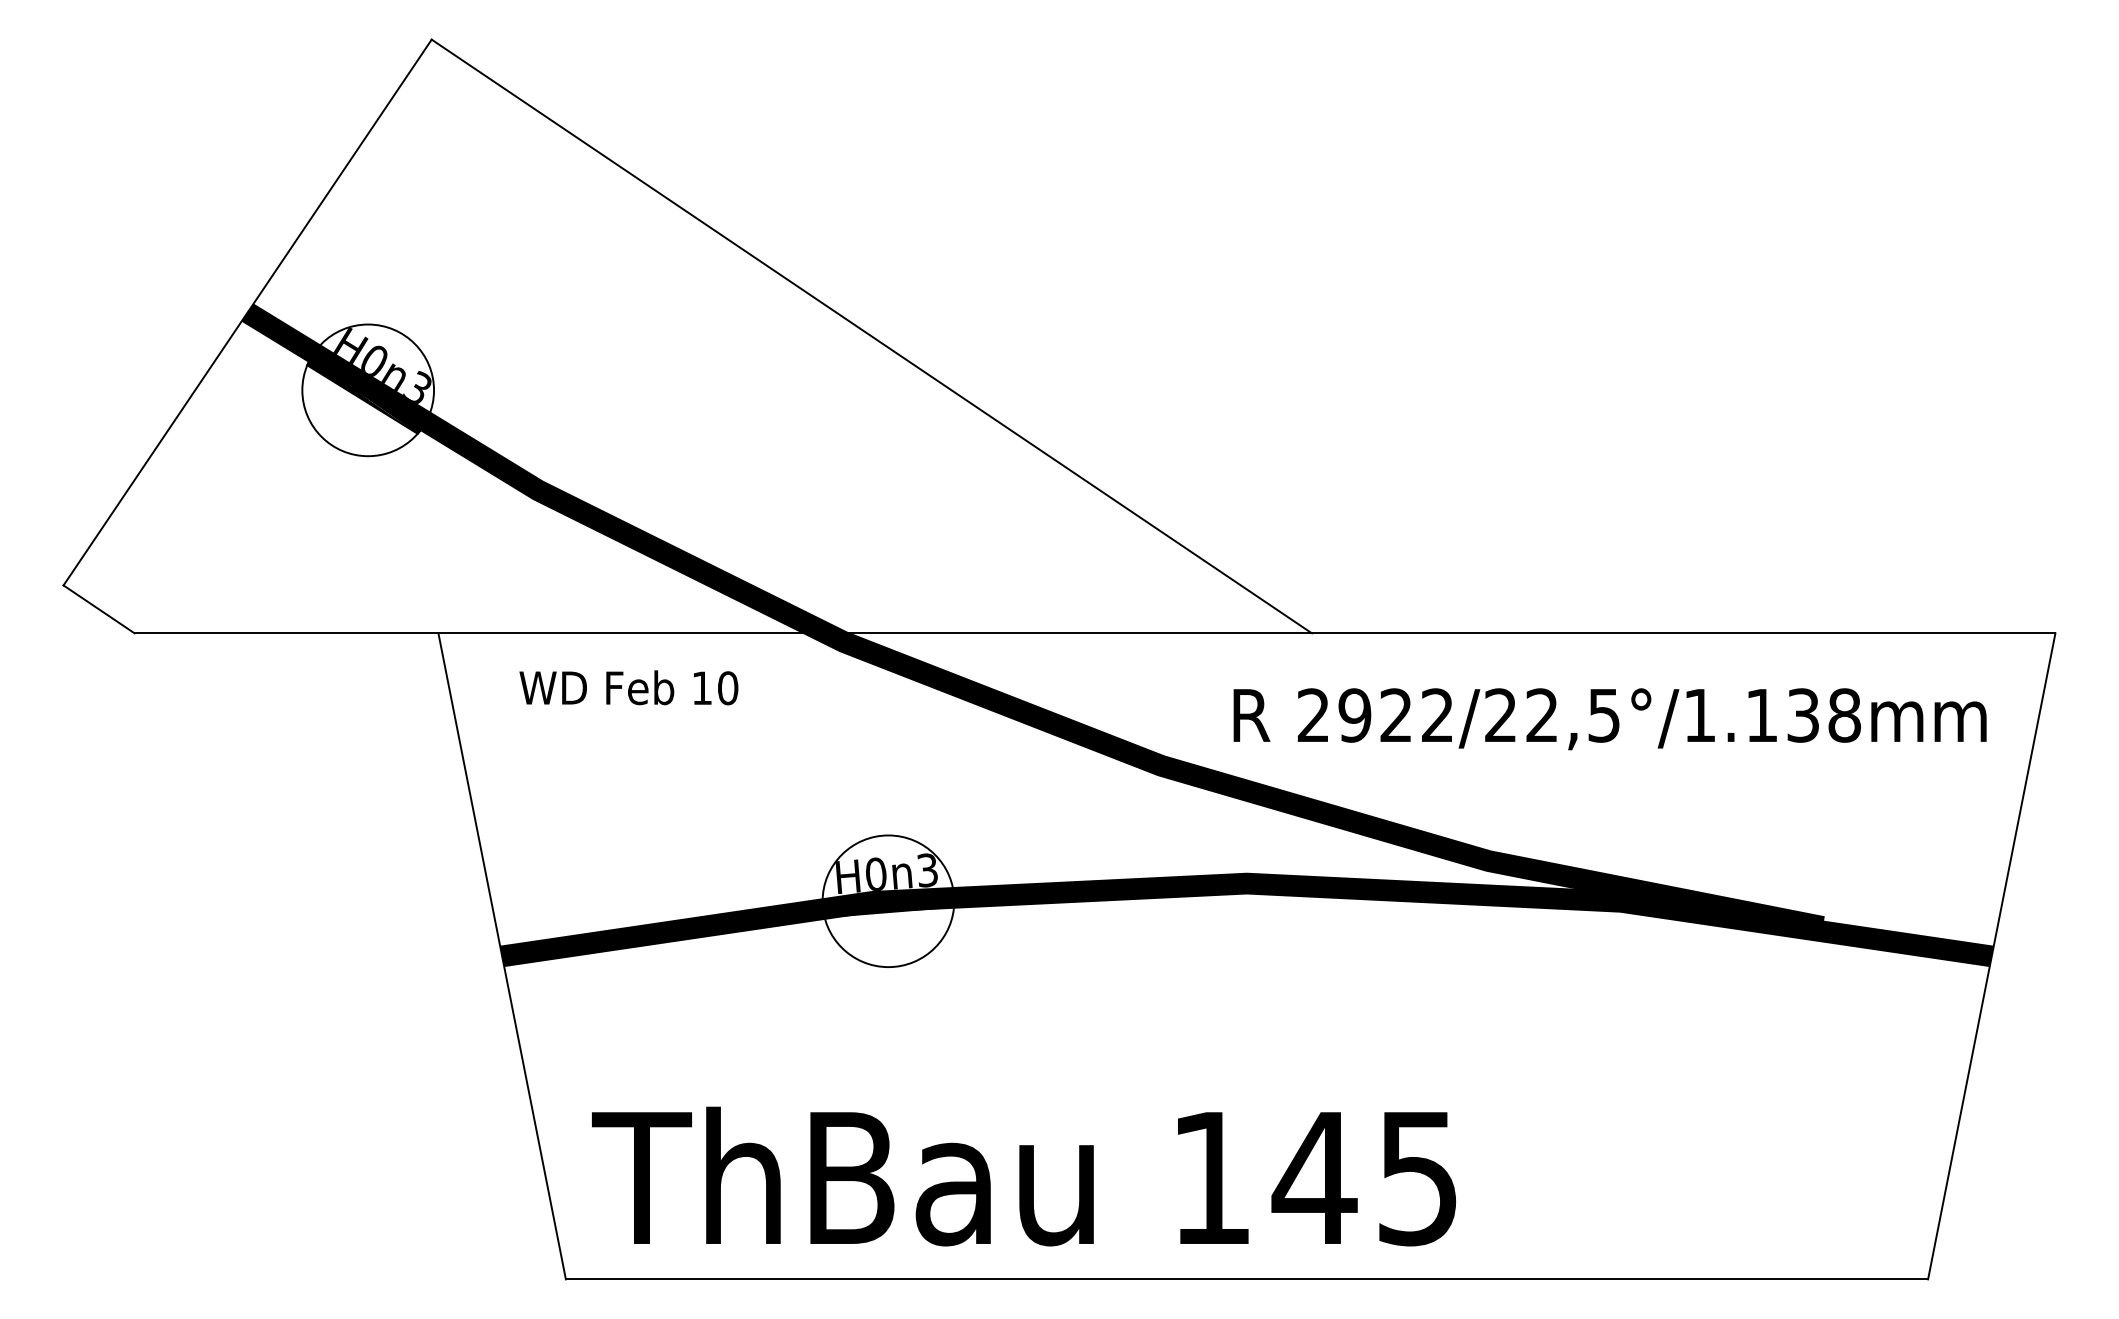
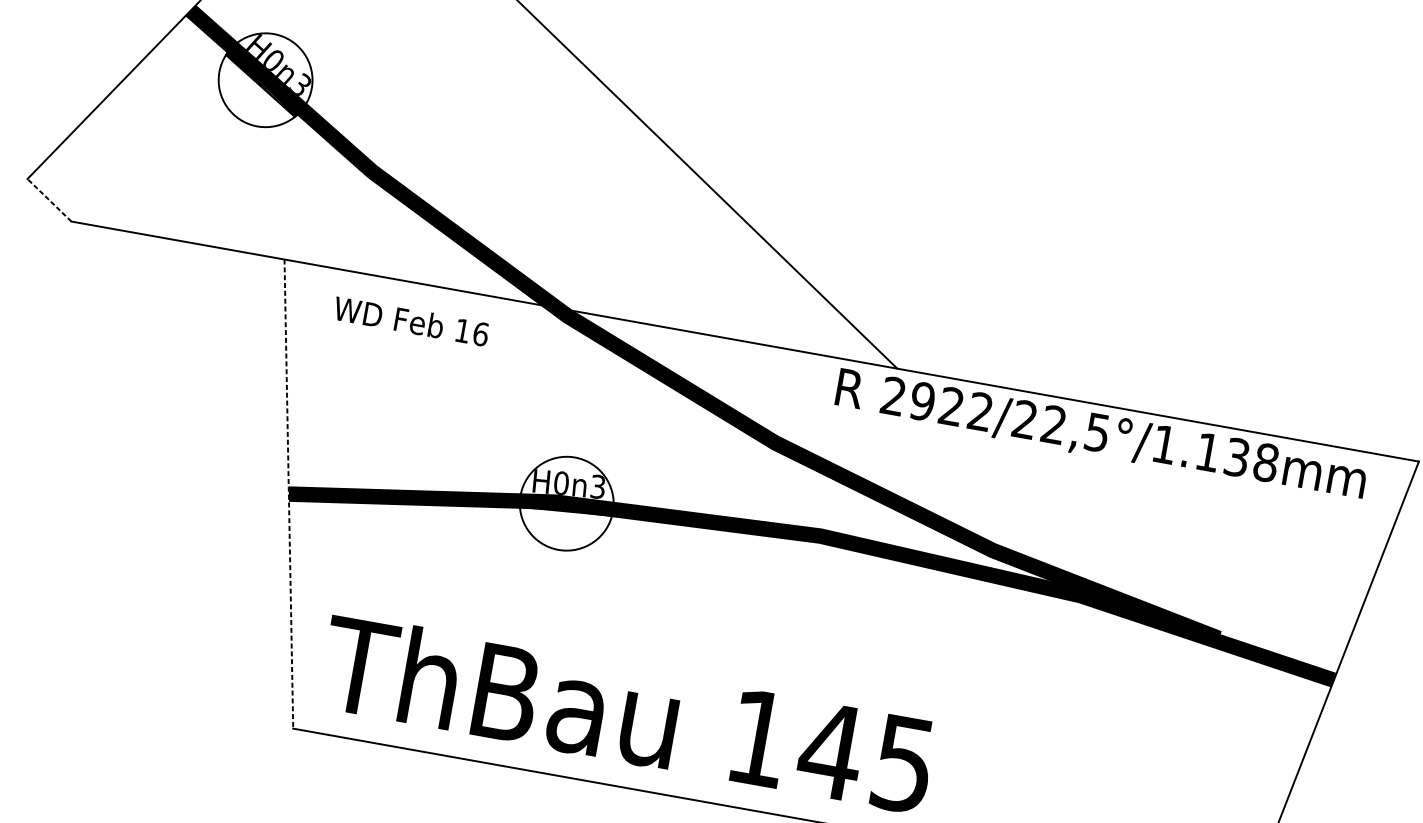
line: (99, 609) -> (49, 200), solid -> dashed
text: (728, 688) -> (481, 334), 10 -> 16
text: (1609, 719) -> (1100, 436), moved
line: (502, 956) -> (289, 494), solid -> dashed

